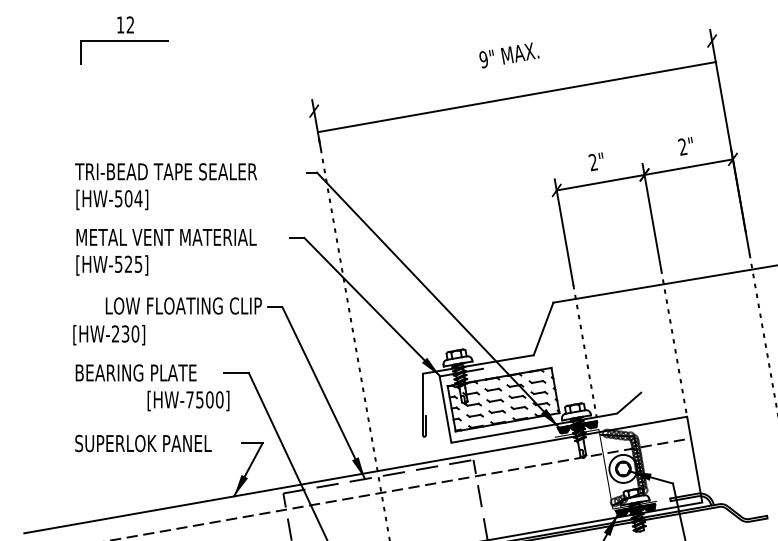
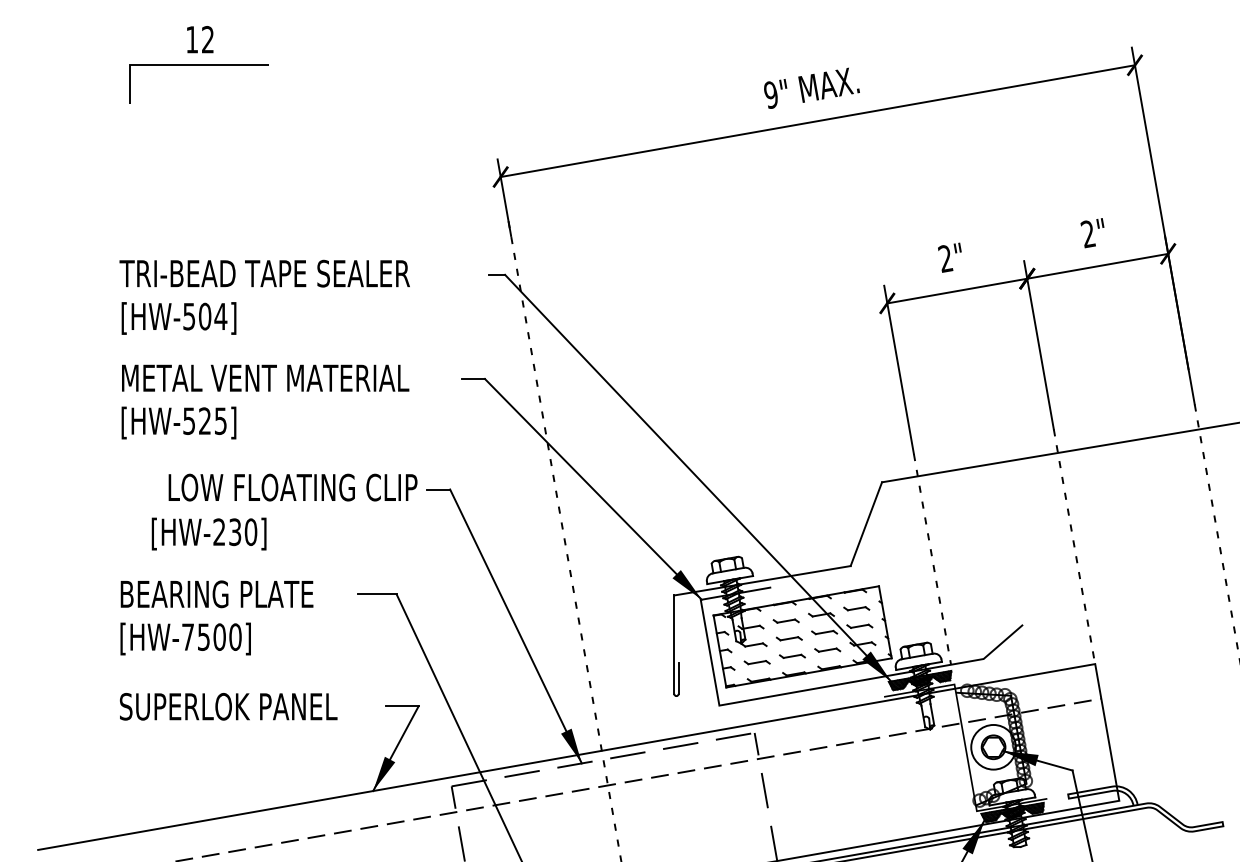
line: (517, 97) -> (818, 121), moved
text: (109, 334) -> (209, 533), moved
text: (188, 400) -> (185, 638), moved

